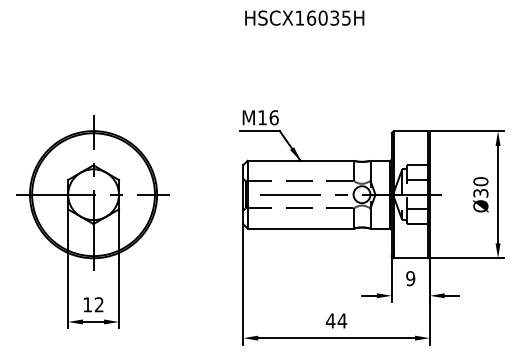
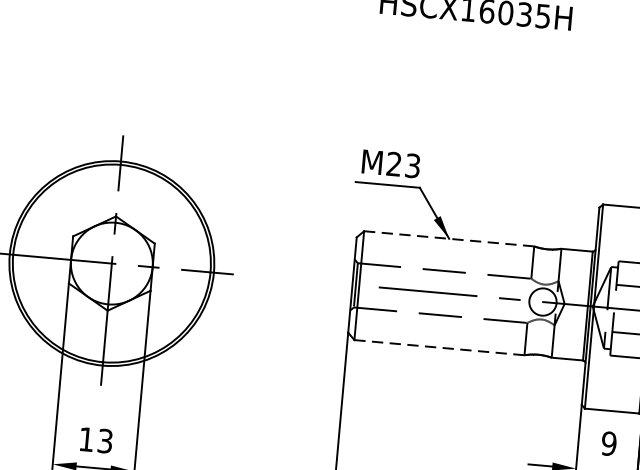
text: (268, 117) -> (403, 164), M16 -> M23
line: (300, 160) -> (449, 238), solid -> dashed
line: (300, 228) -> (439, 347), solid -> dashed
text: (99, 304) -> (105, 440), 12 -> 13

